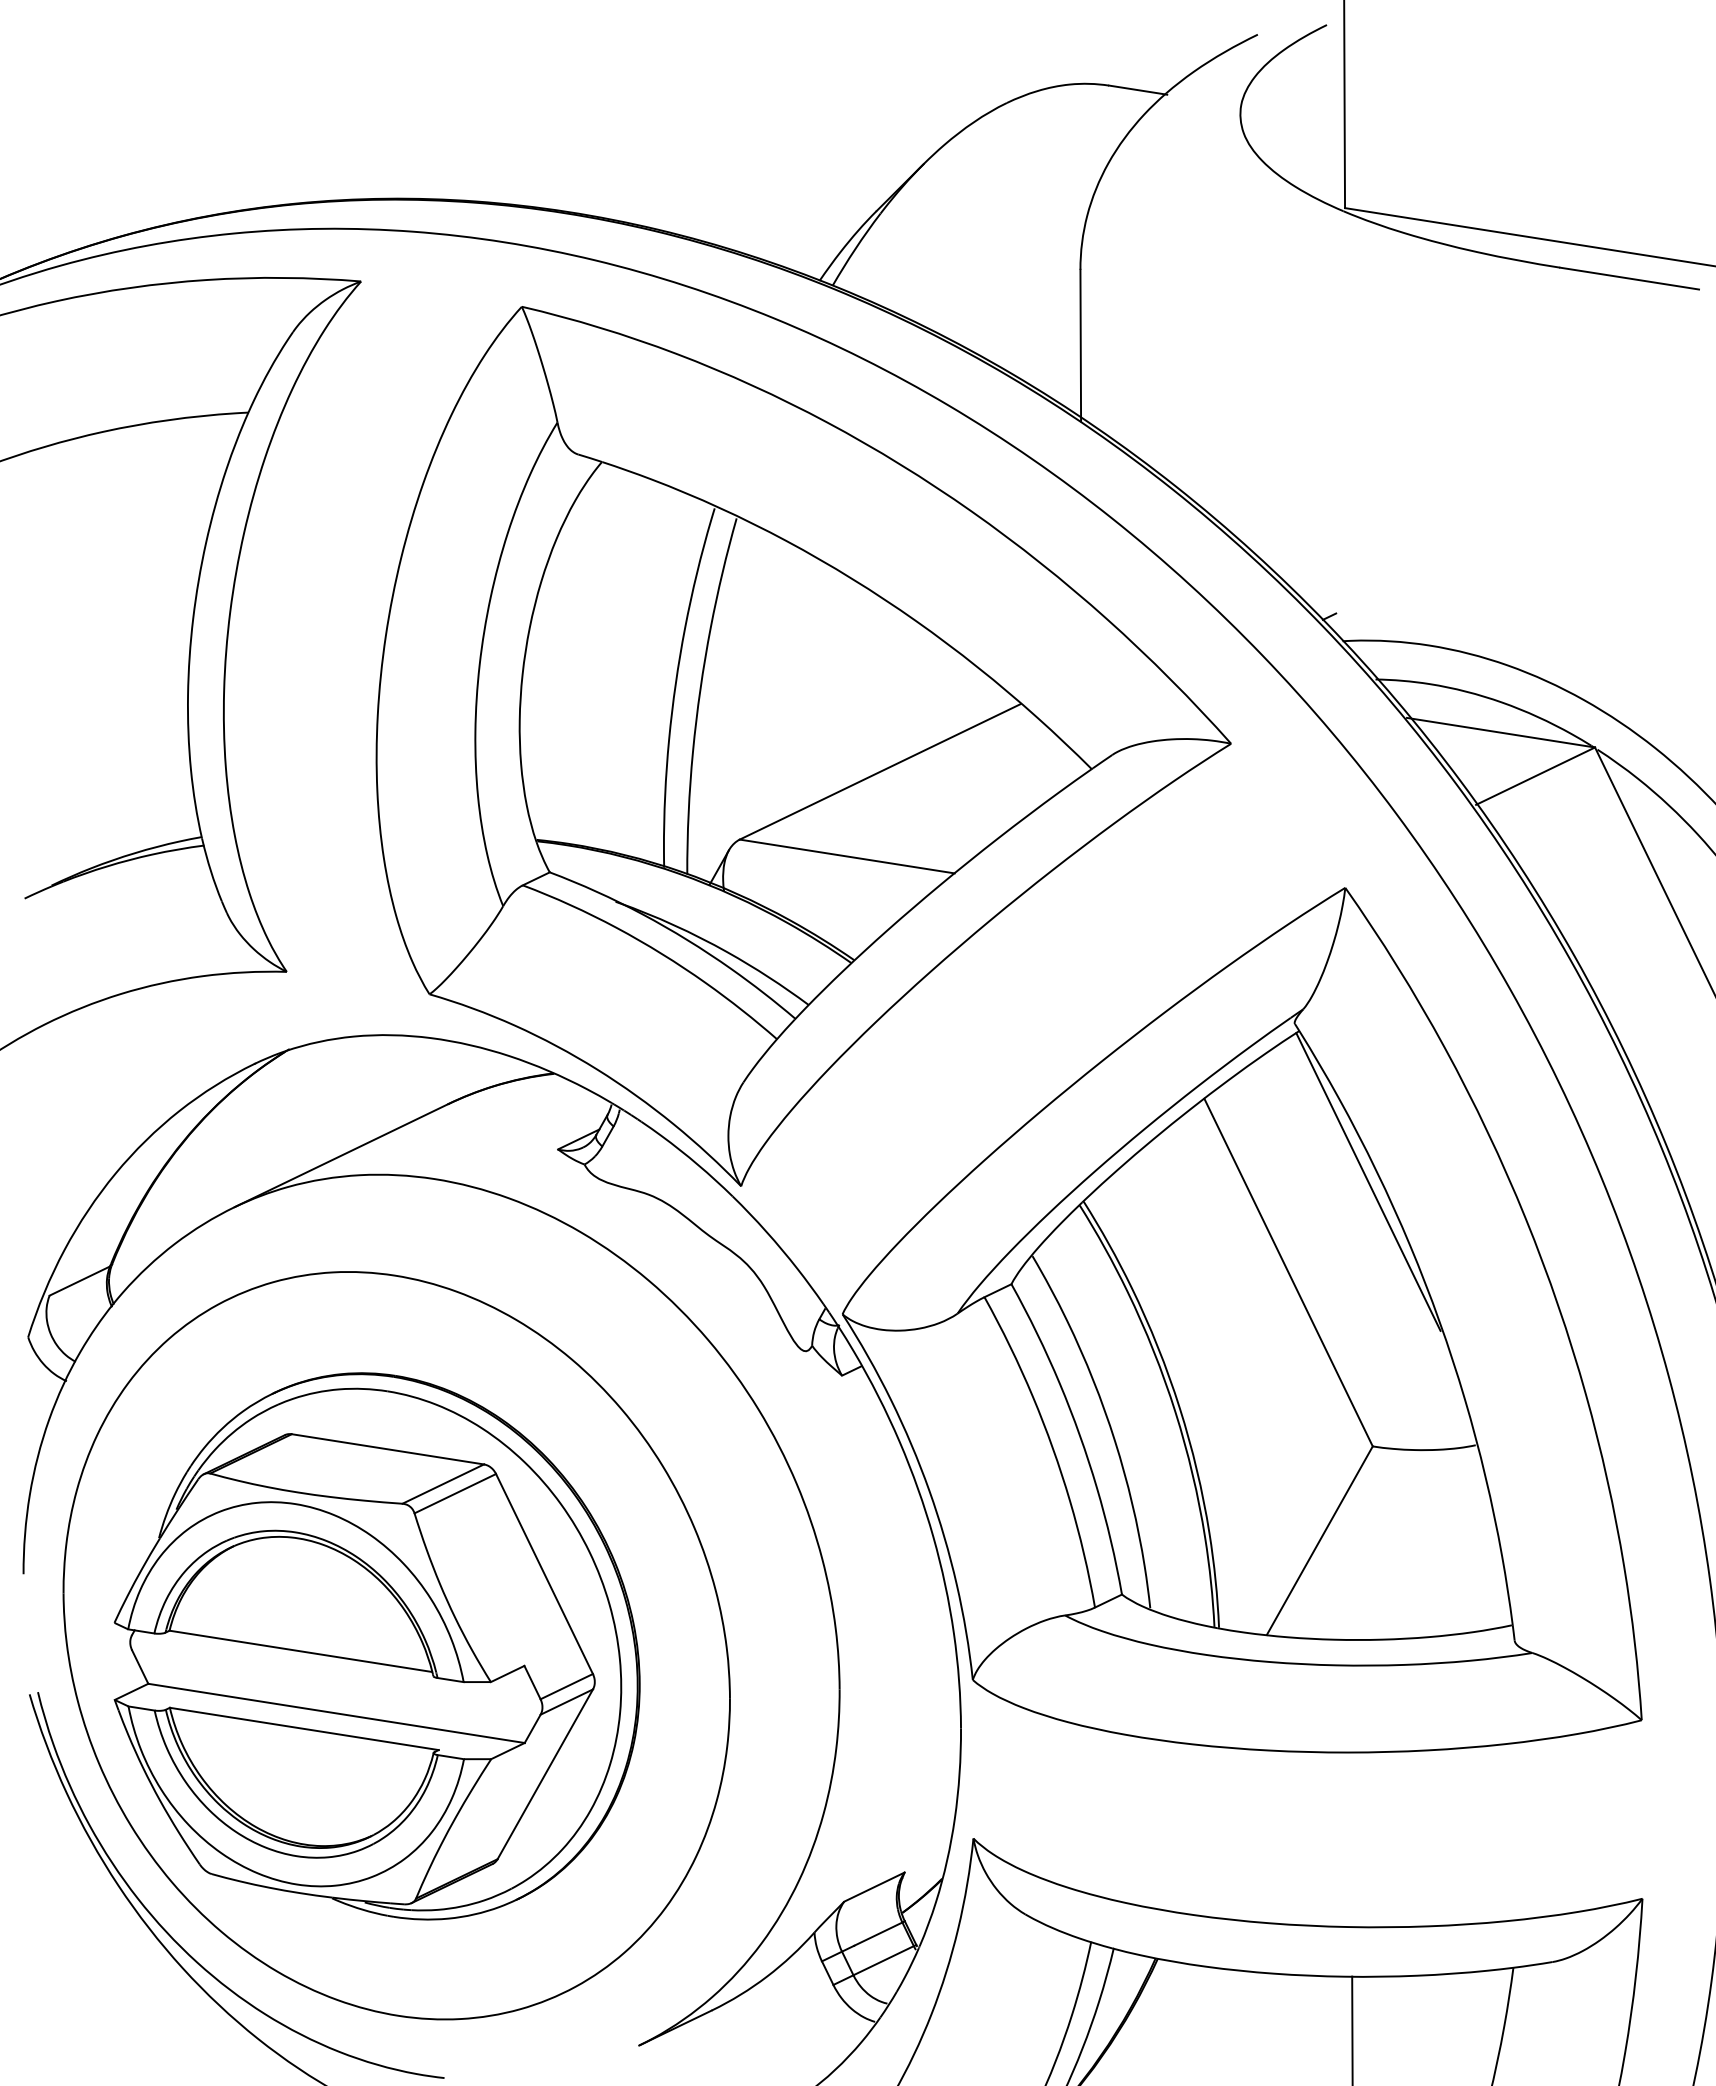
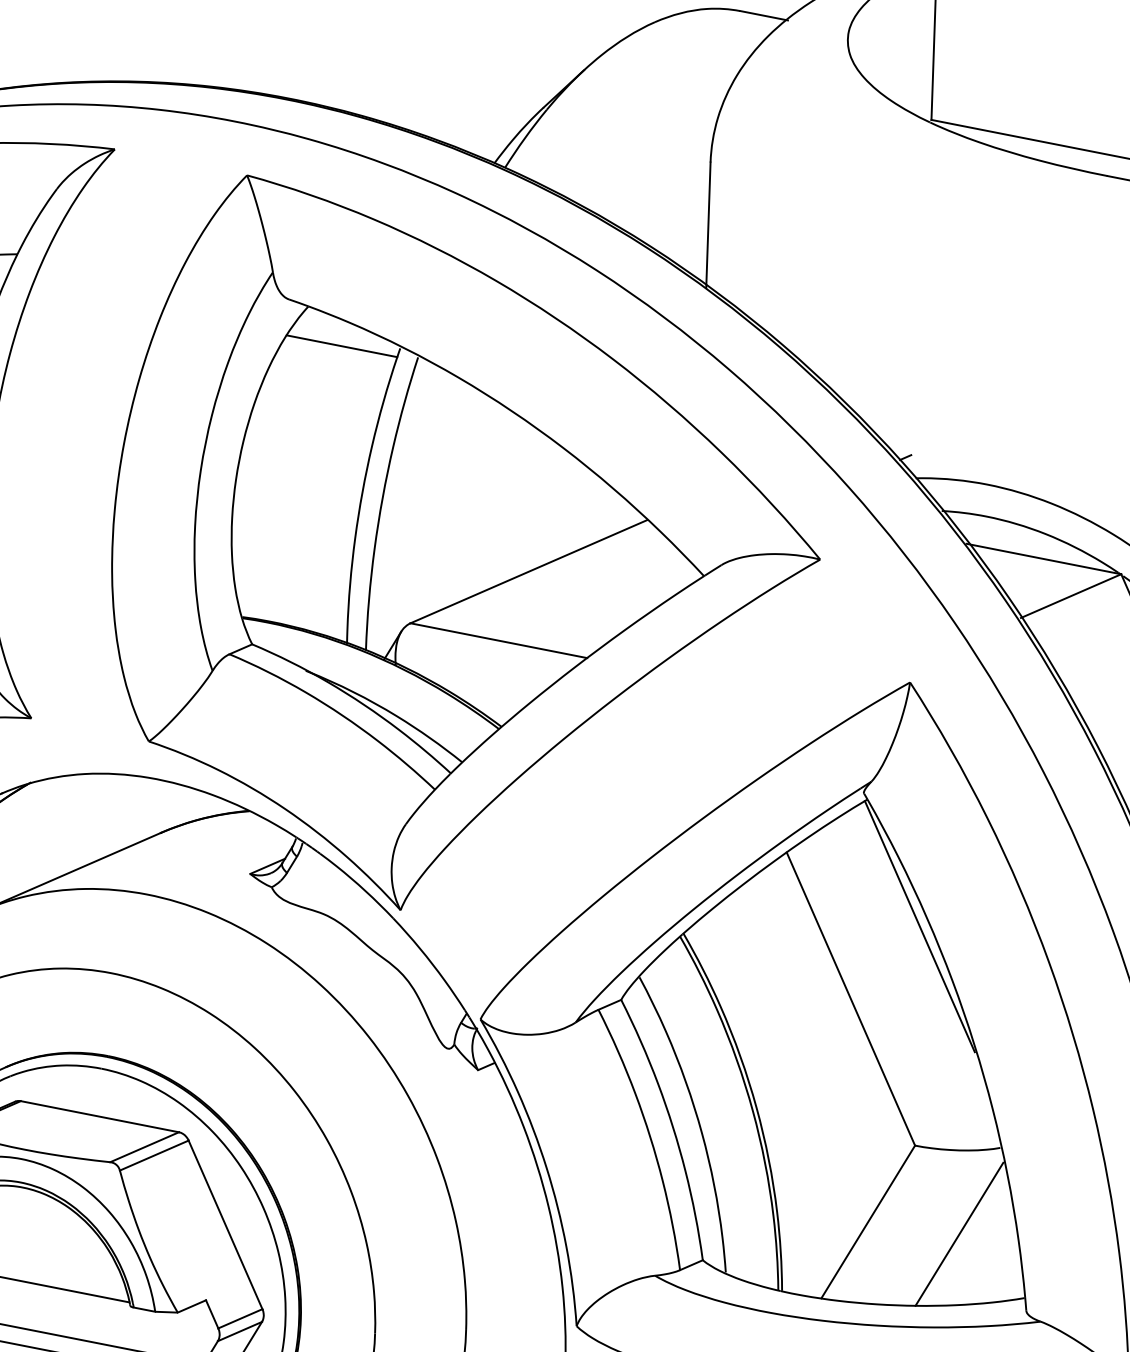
line: (644, 508) -> (342, 346), added
line: (1430, 1551) -> (959, 1234), added

